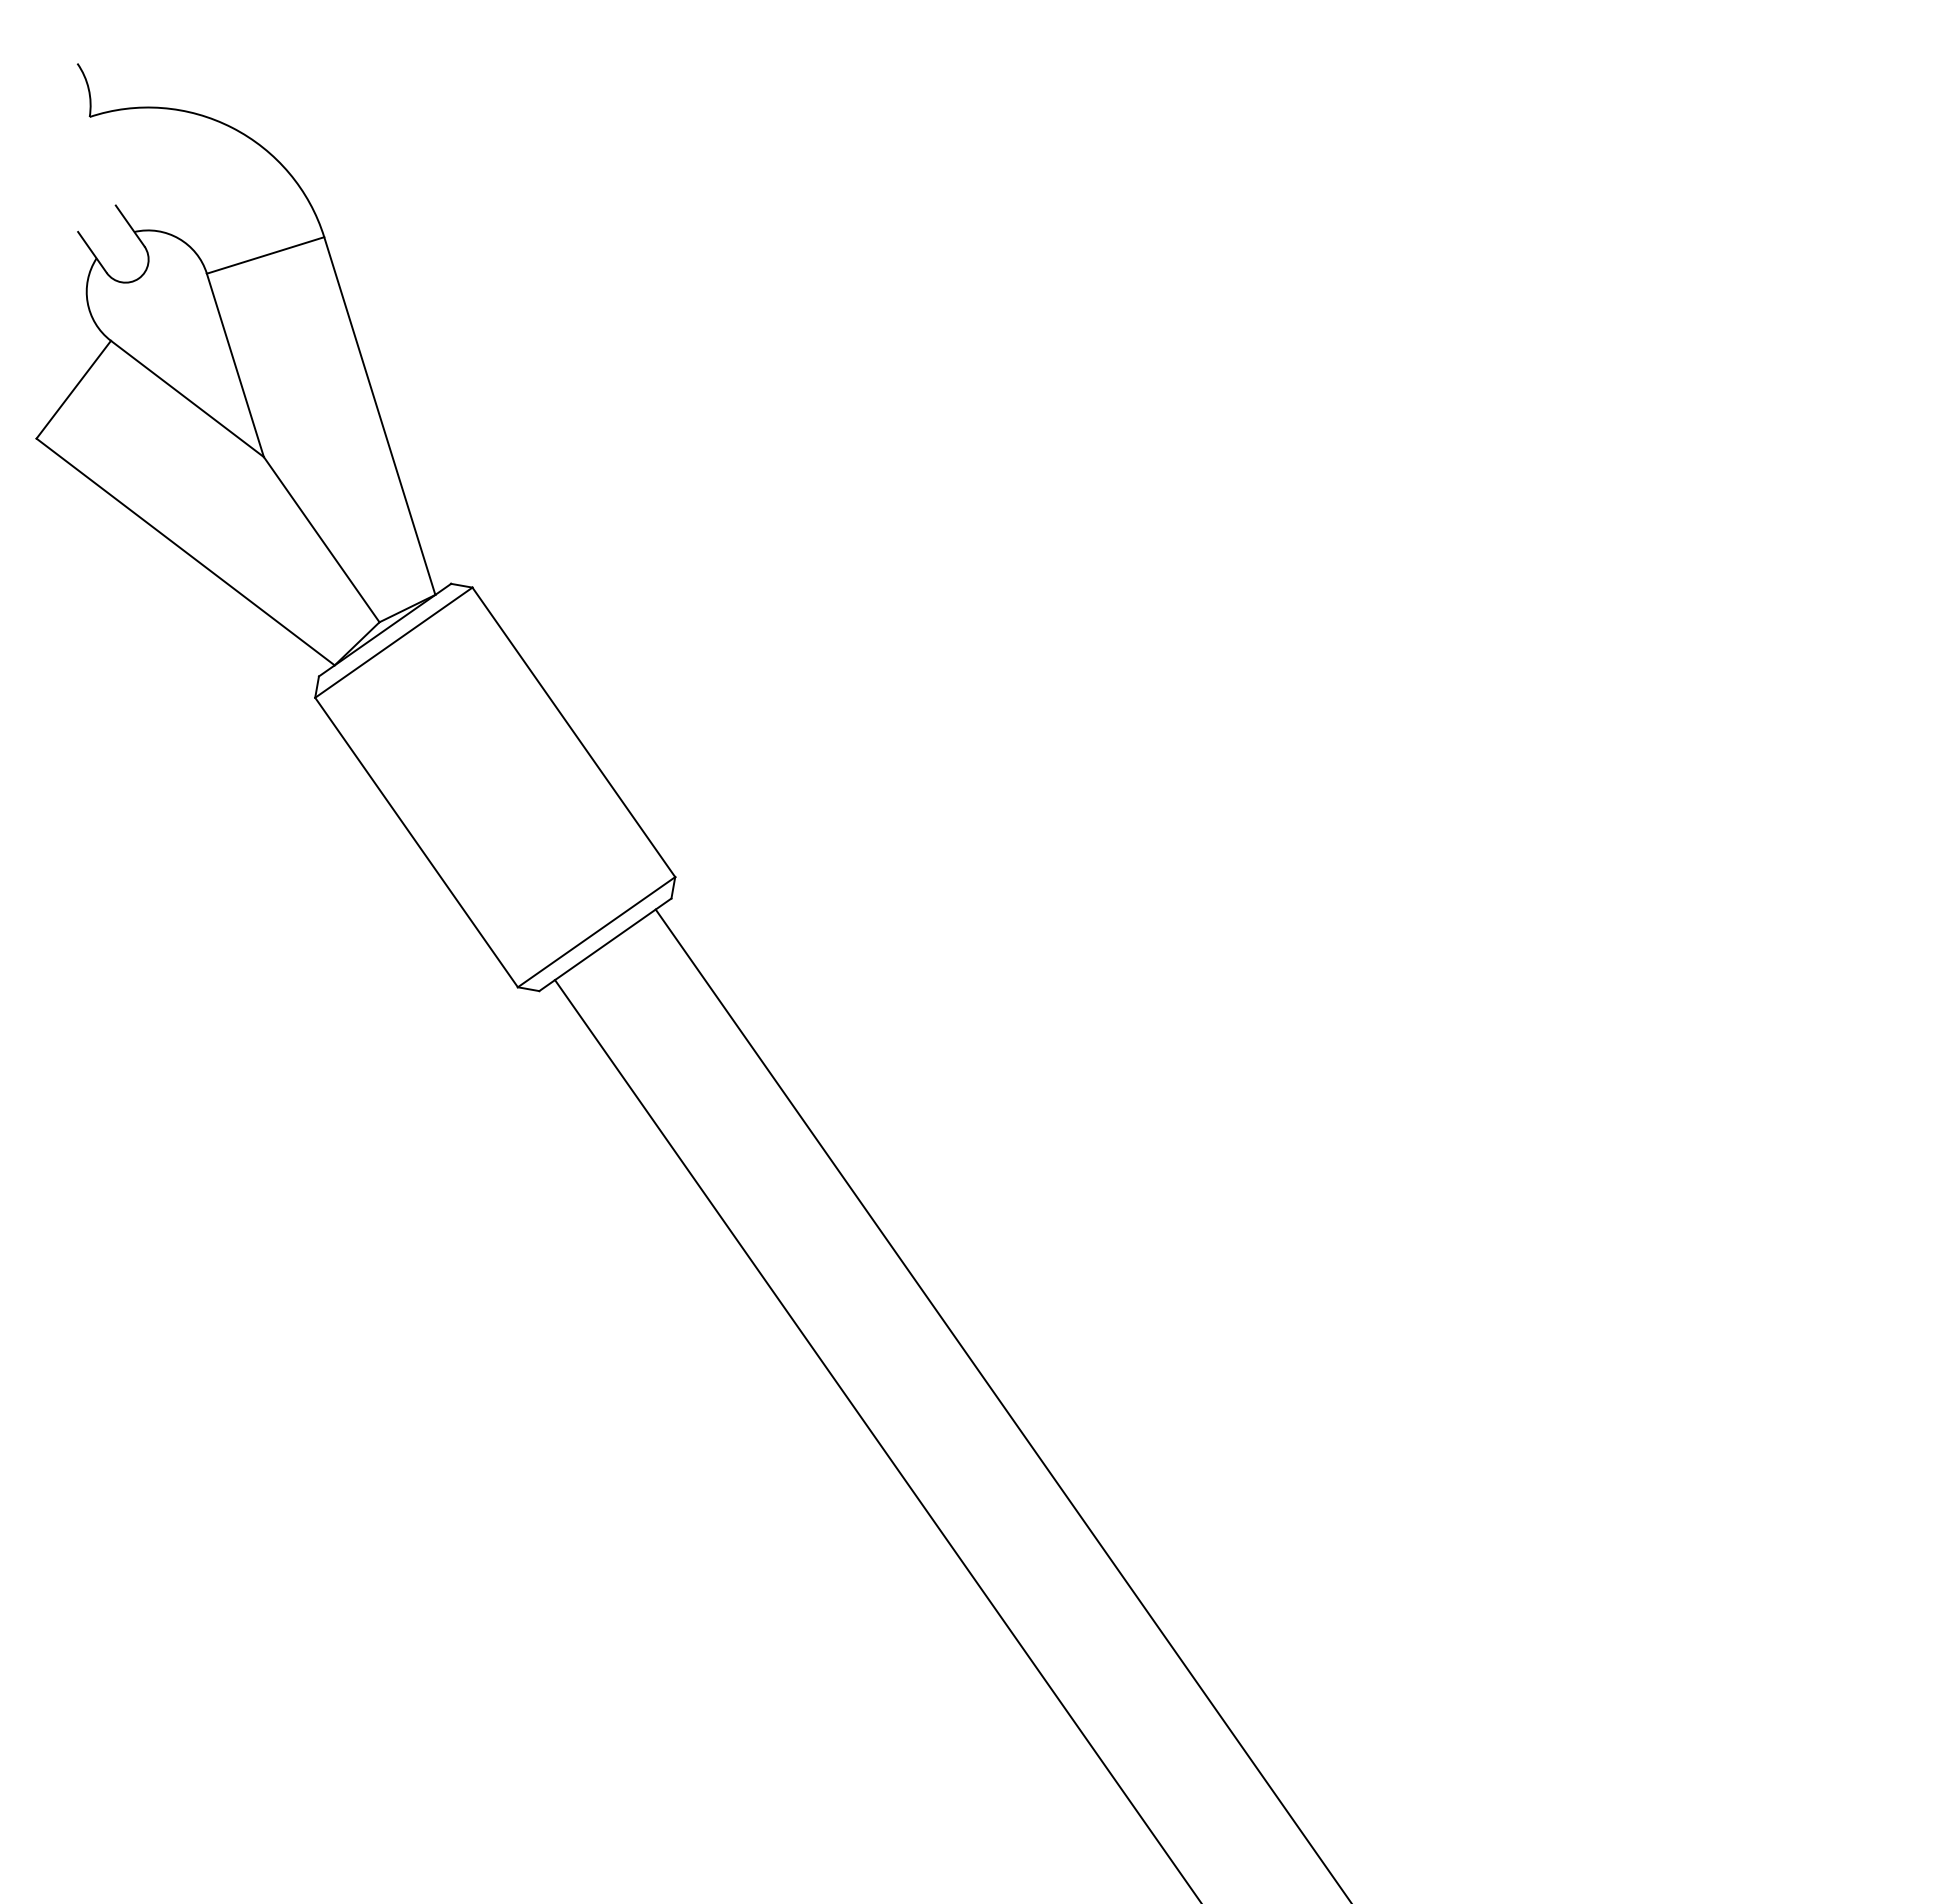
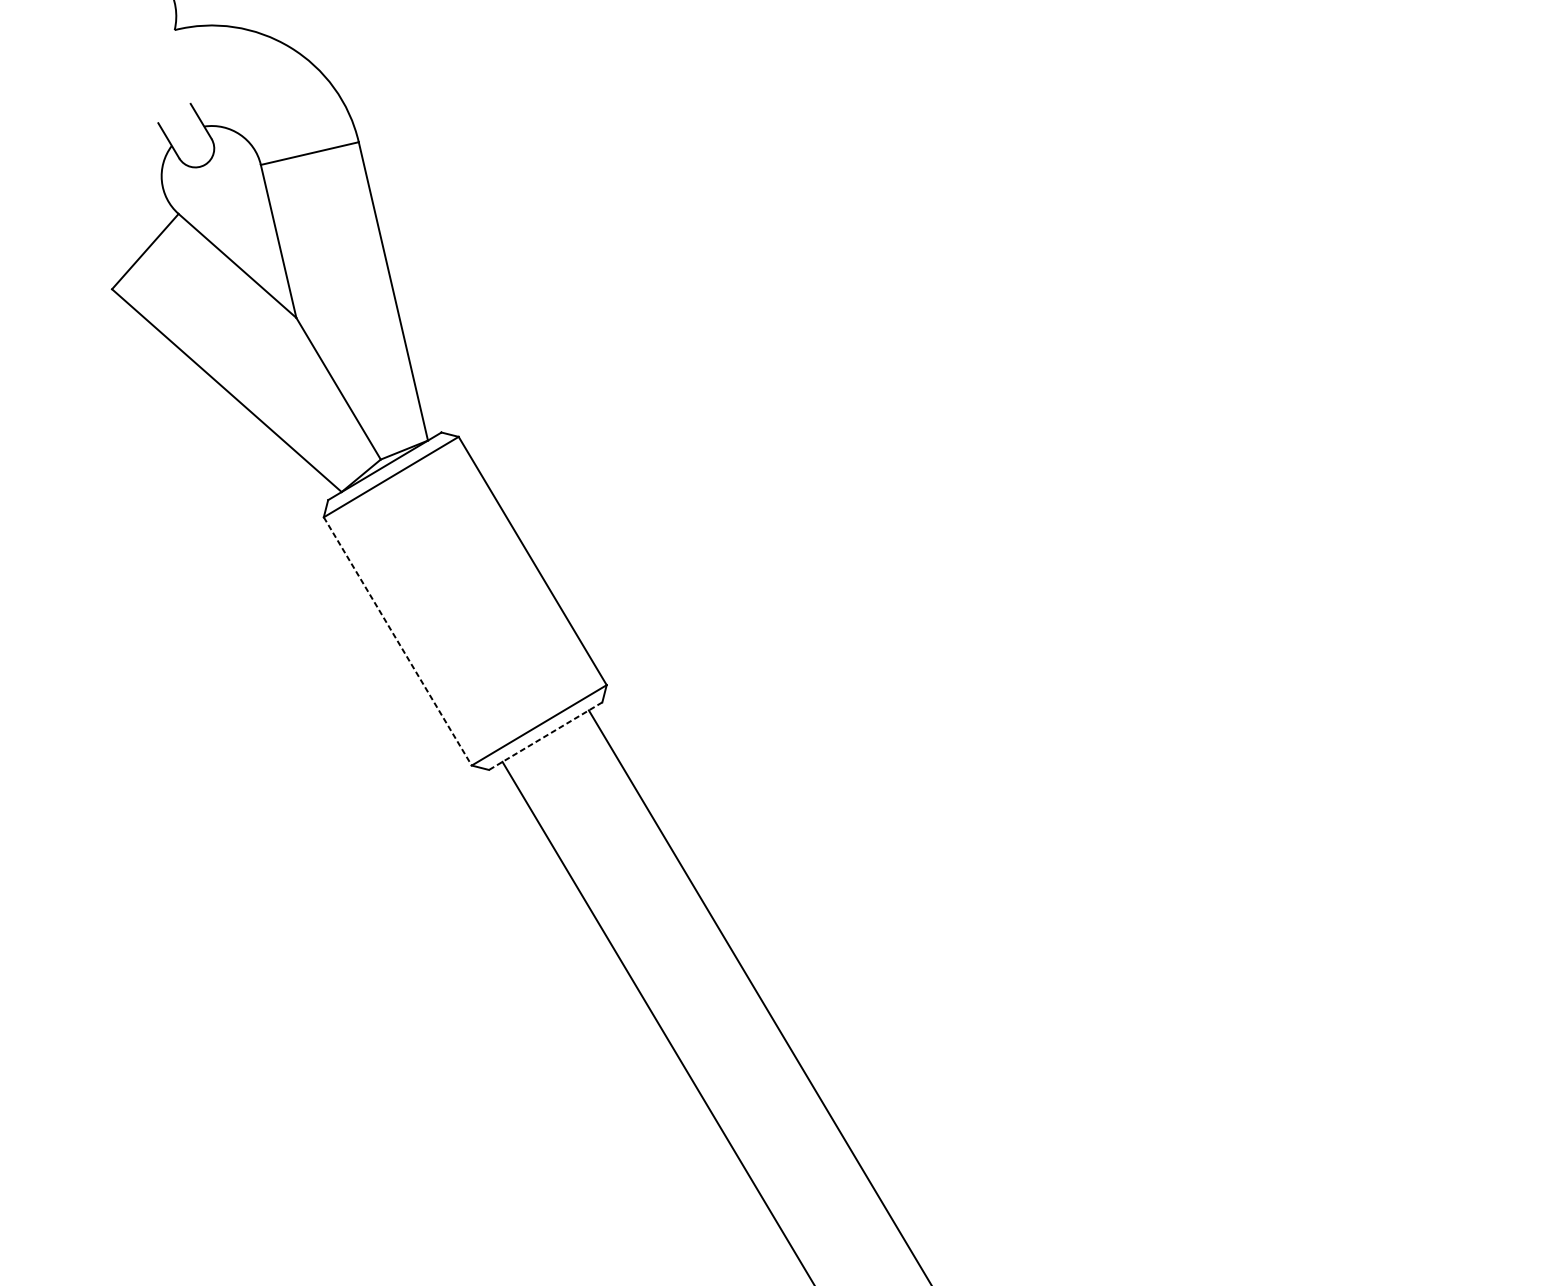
line: (416, 842) -> (397, 641), solid -> dashed
line: (605, 944) -> (545, 735), solid -> dashed

